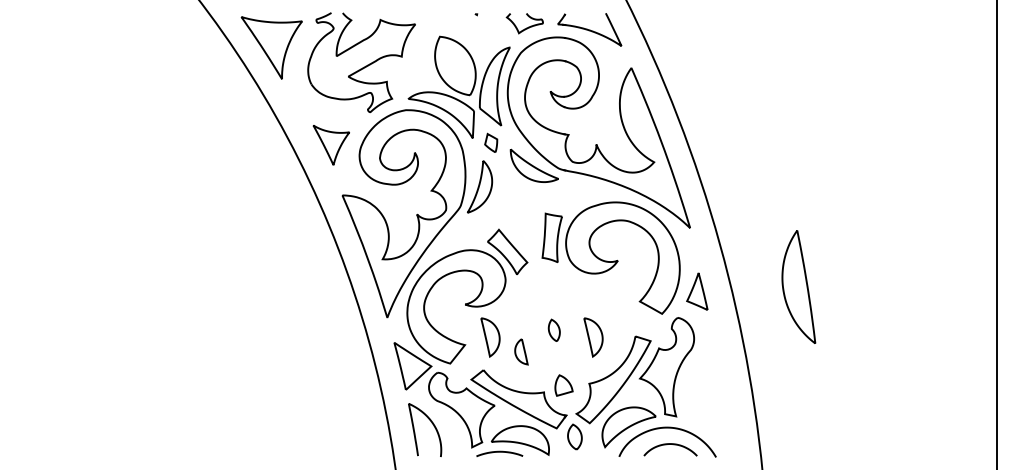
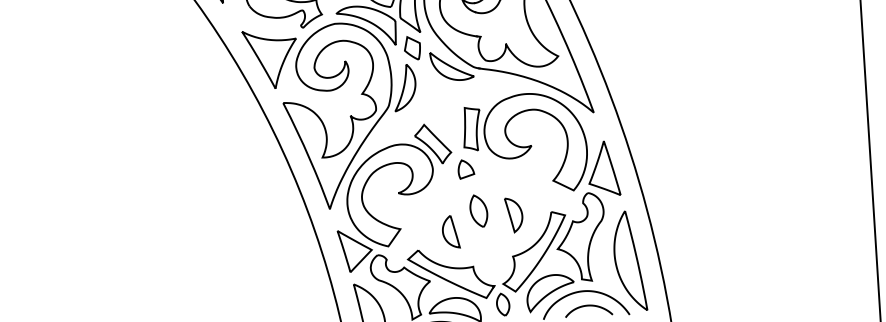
part: (490, 142) -> (411, 47), size x1.43
part: (331, 144) -> (270, 58), size x1.67
part: (798, 286) -> (629, 260), moved
part: (697, 291) -> (603, 168), size x1.67
part: (554, 330) -> (479, 211), size x1.67
part: (490, 337) -> (422, 221), removed
part: (521, 351) -> (450, 231), size x1.43
part: (563, 385) -> (465, 169), moved

